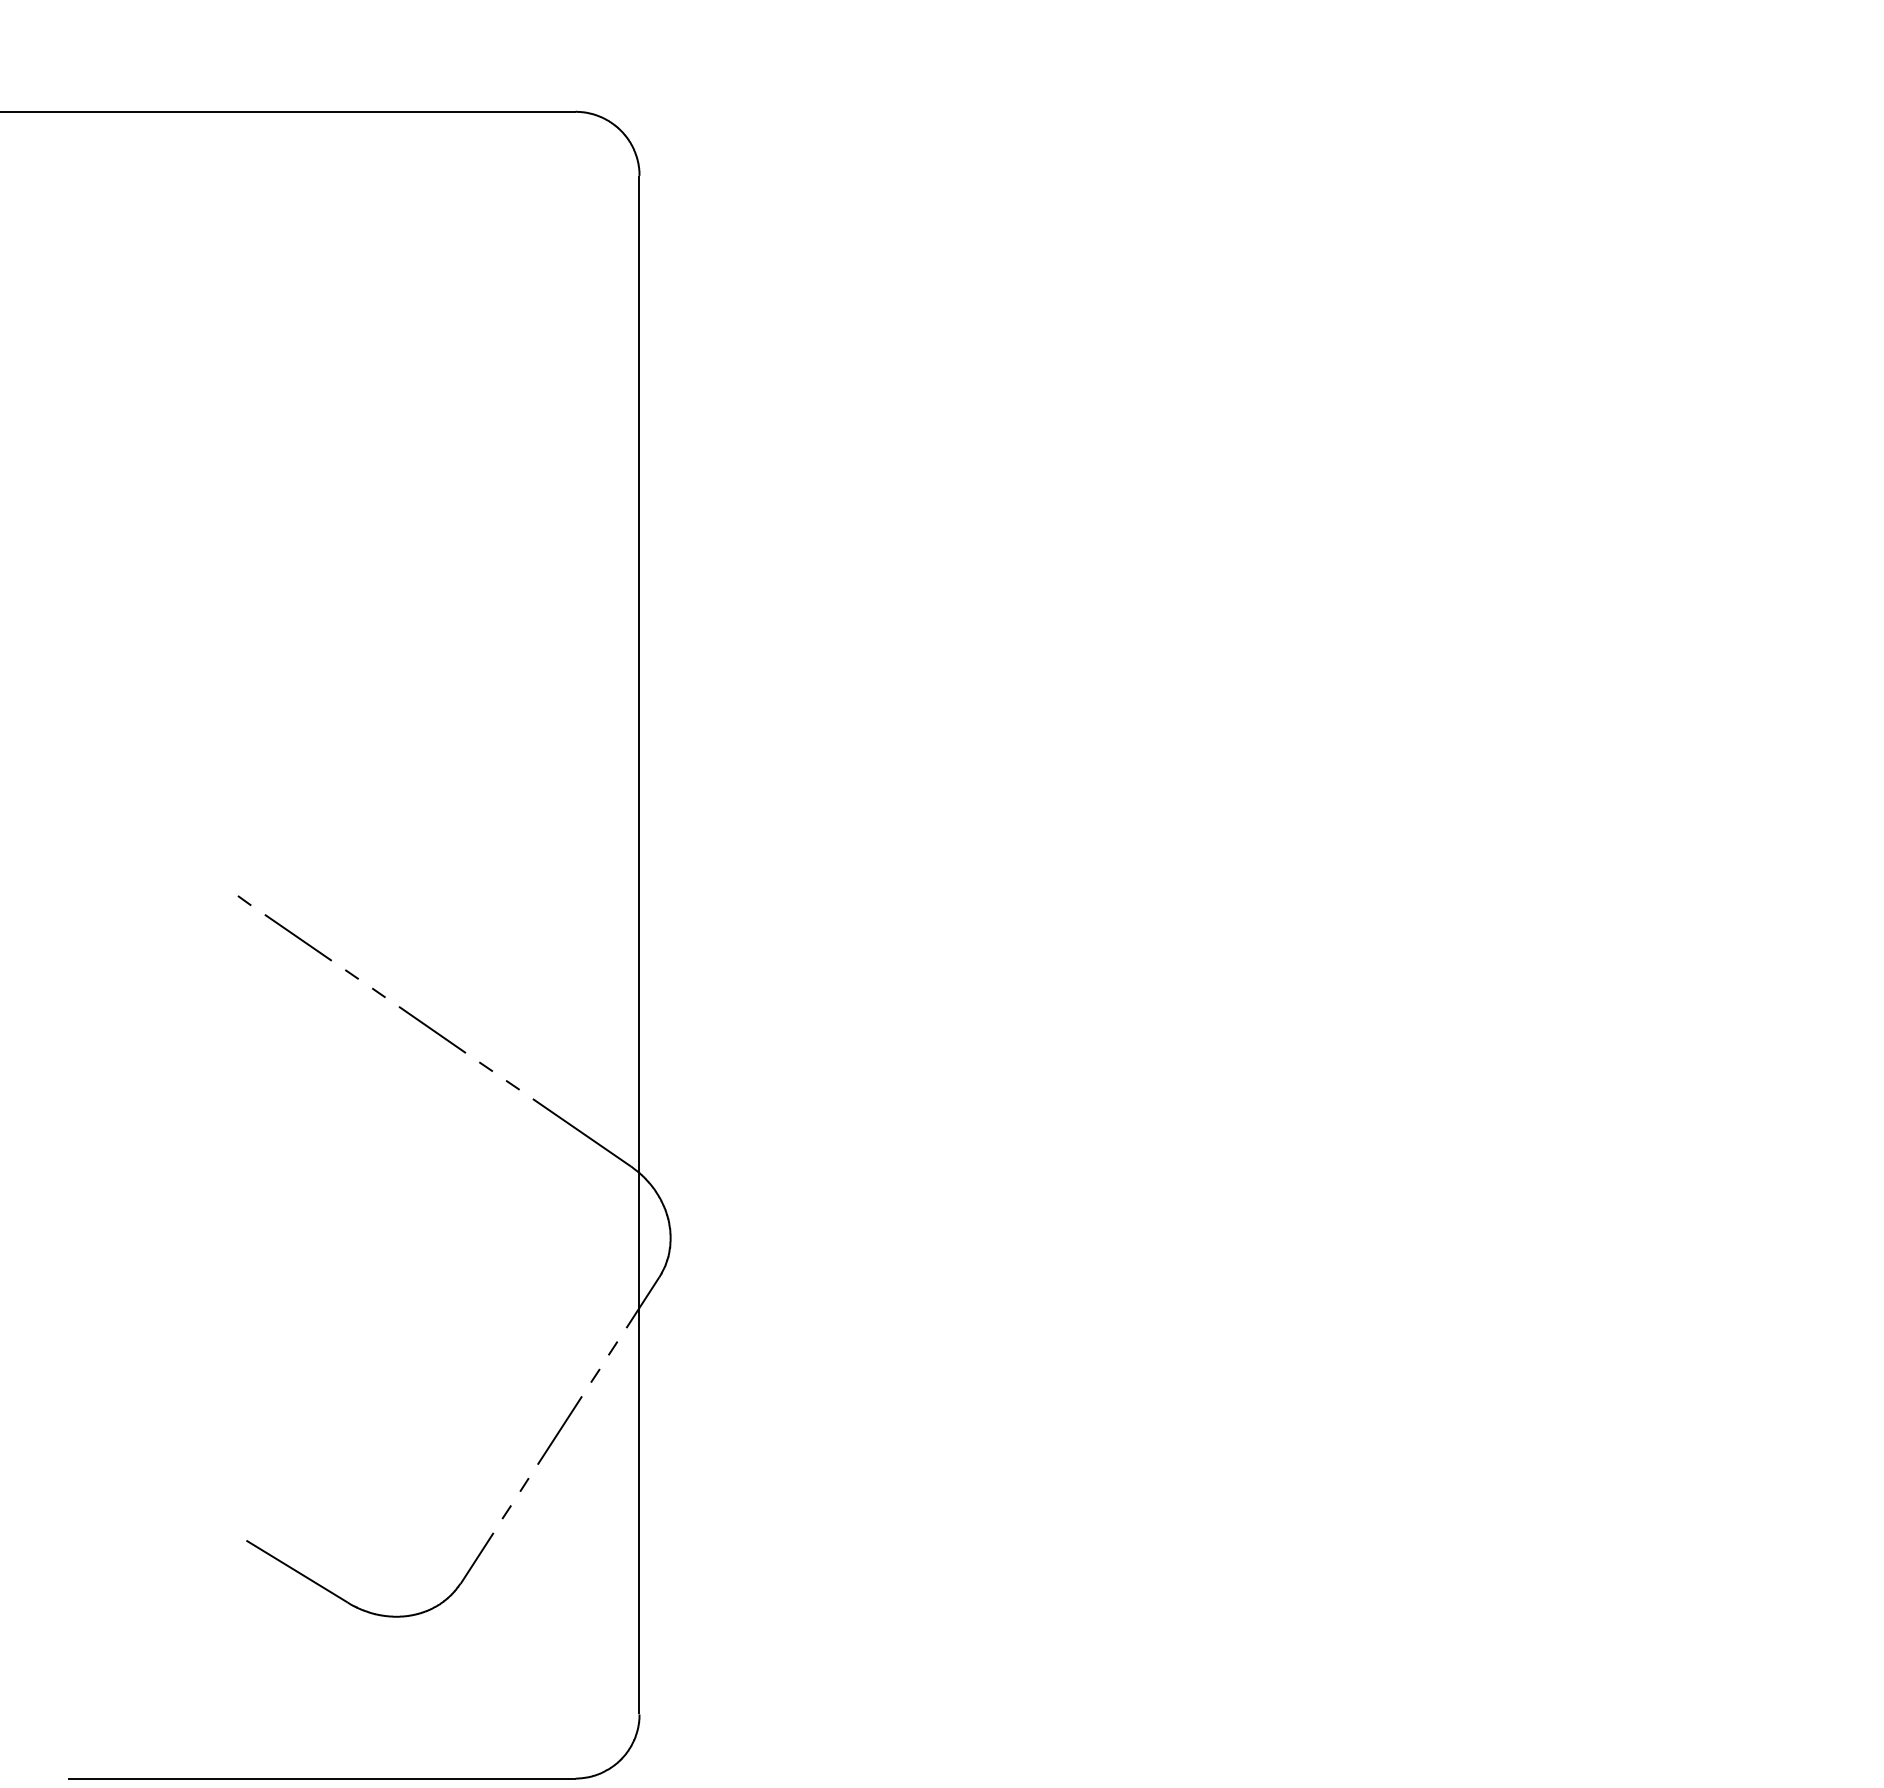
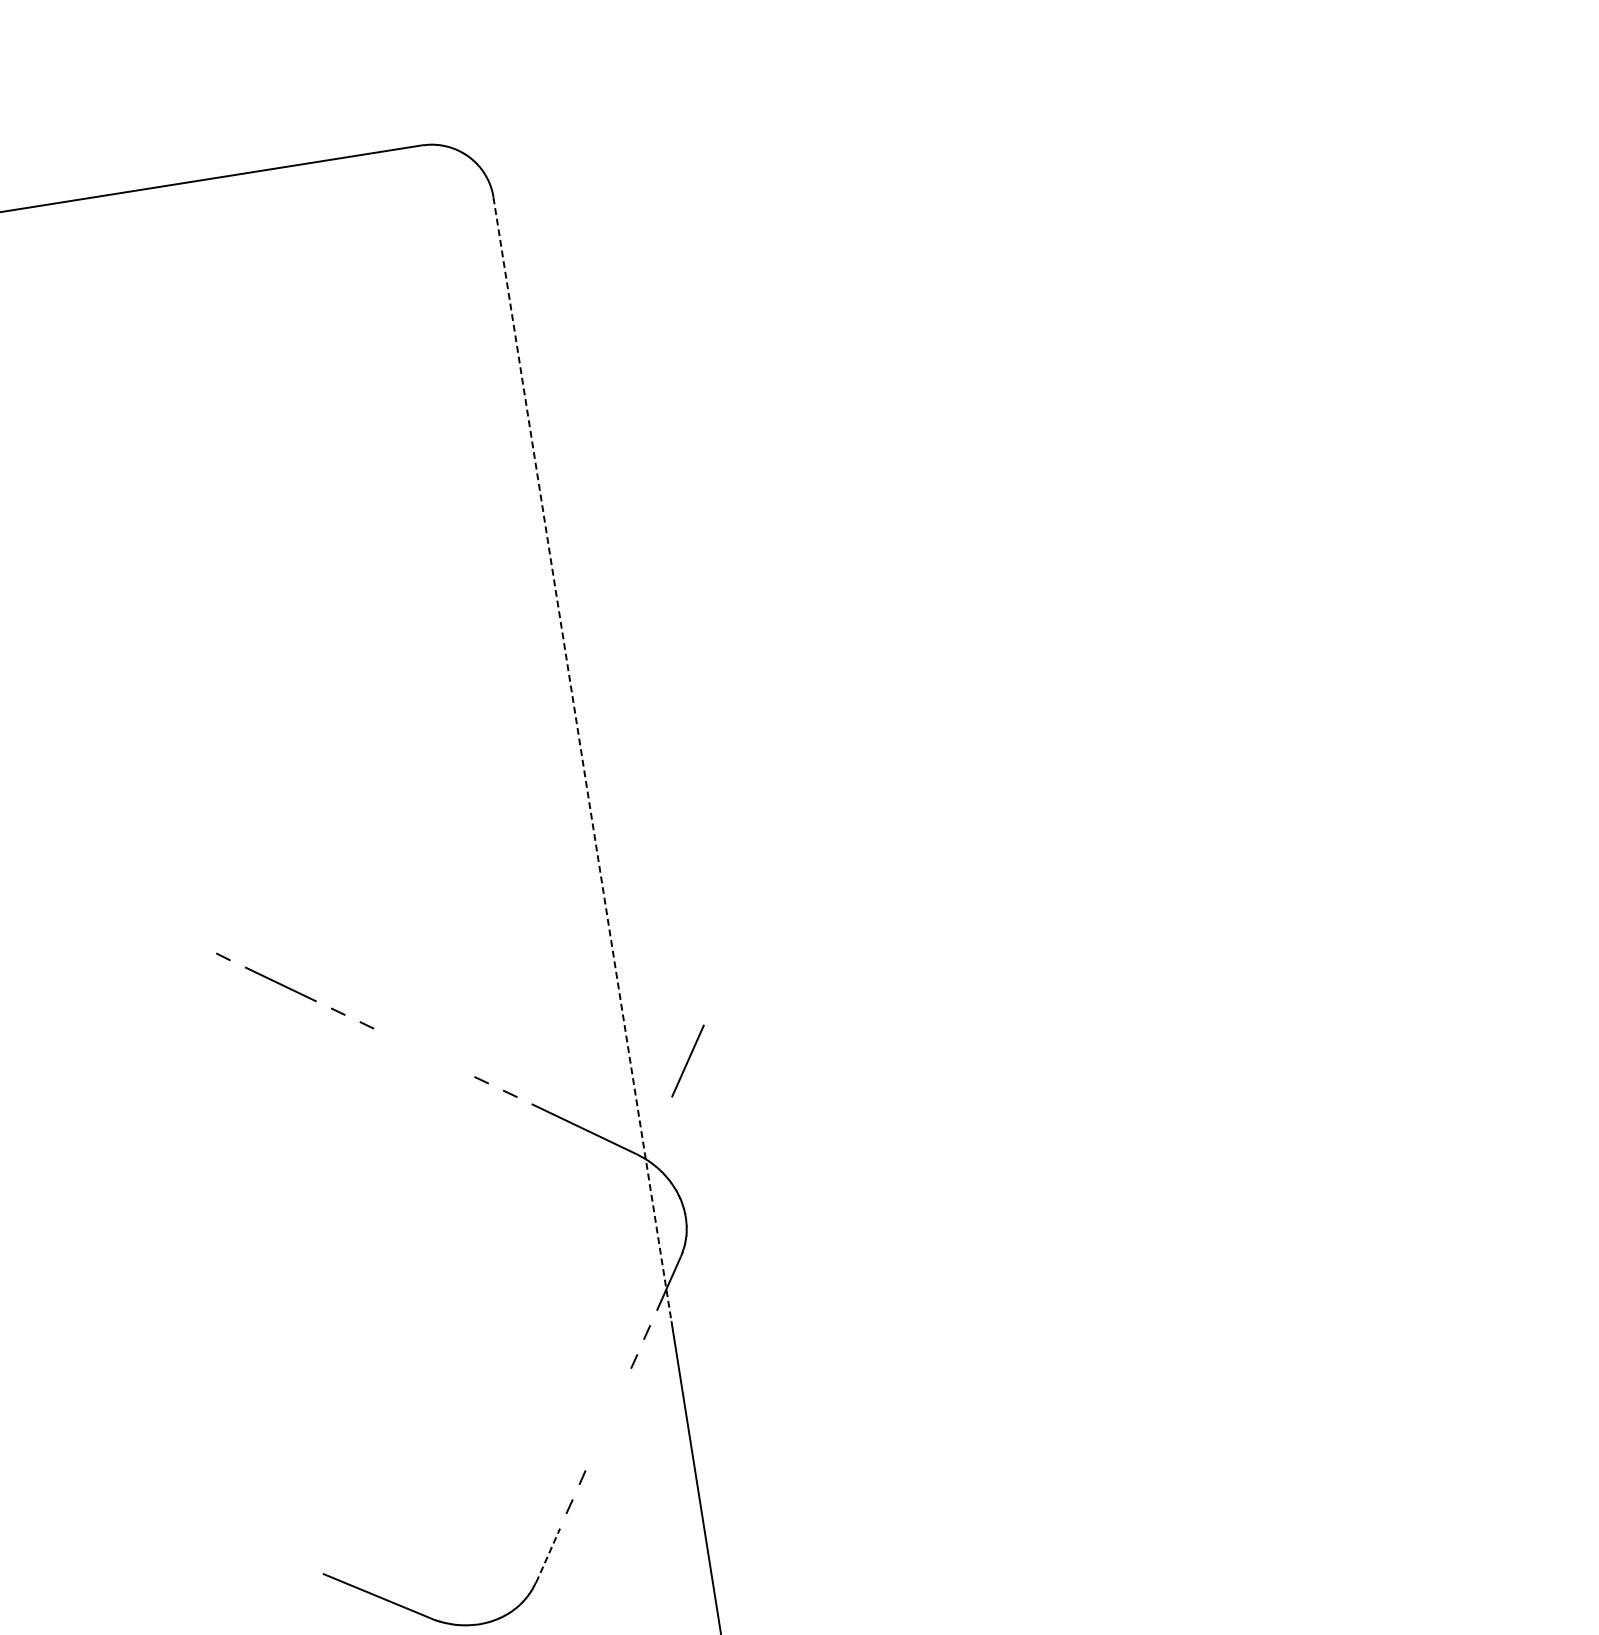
line: (639, 758) -> (582, 759), solid -> dashed
line: (432, 1029) -> (424, 1052), removed
line: (559, 1430) -> (687, 1061), moved
line: (477, 1557) -> (548, 1554), solid -> dashed

